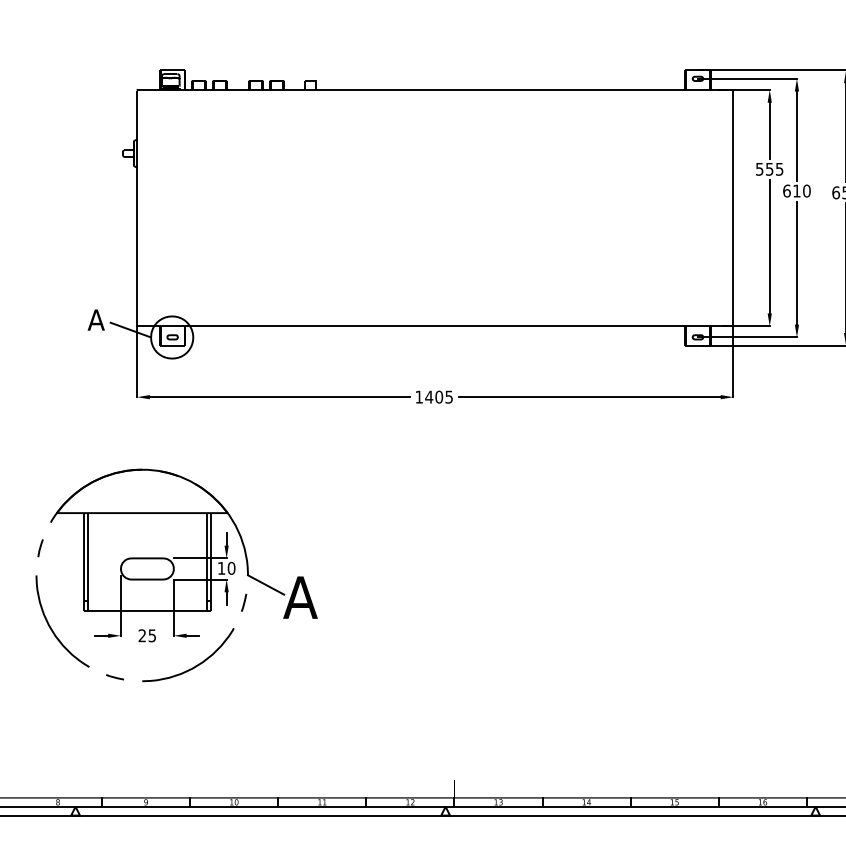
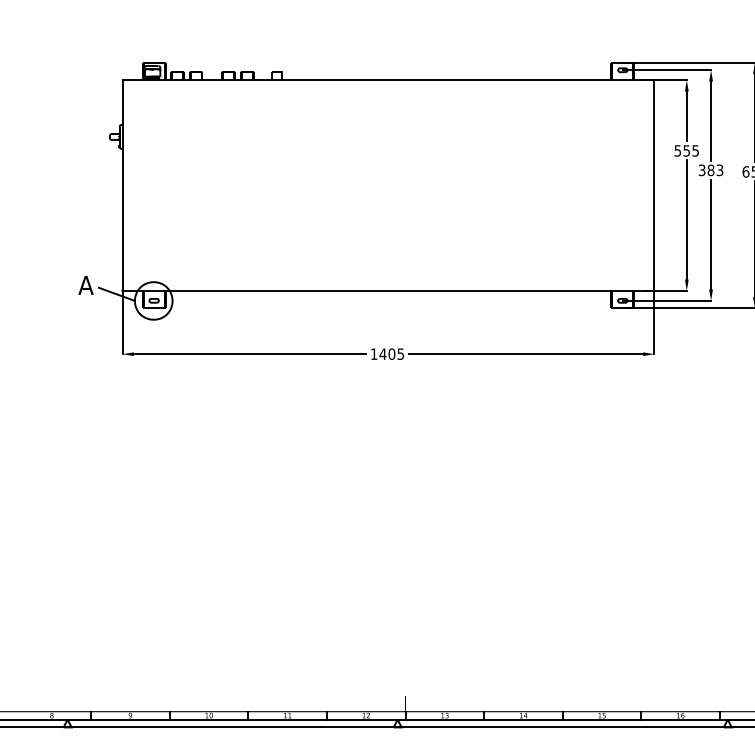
text: (796, 191) -> (710, 170), 610 -> 383
part: (176, 575) -> (157, 513), removed

